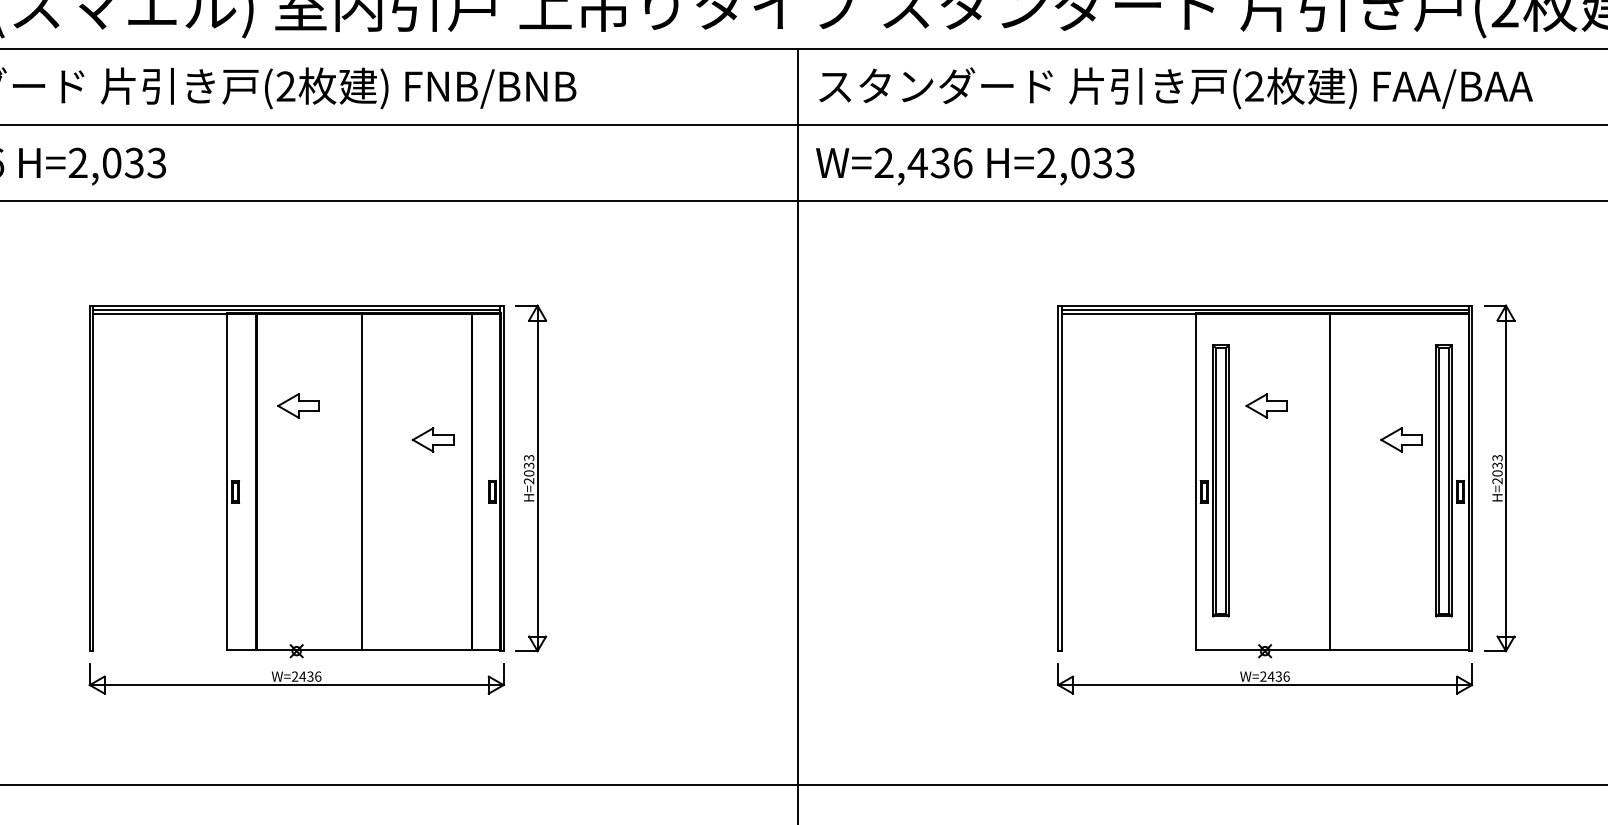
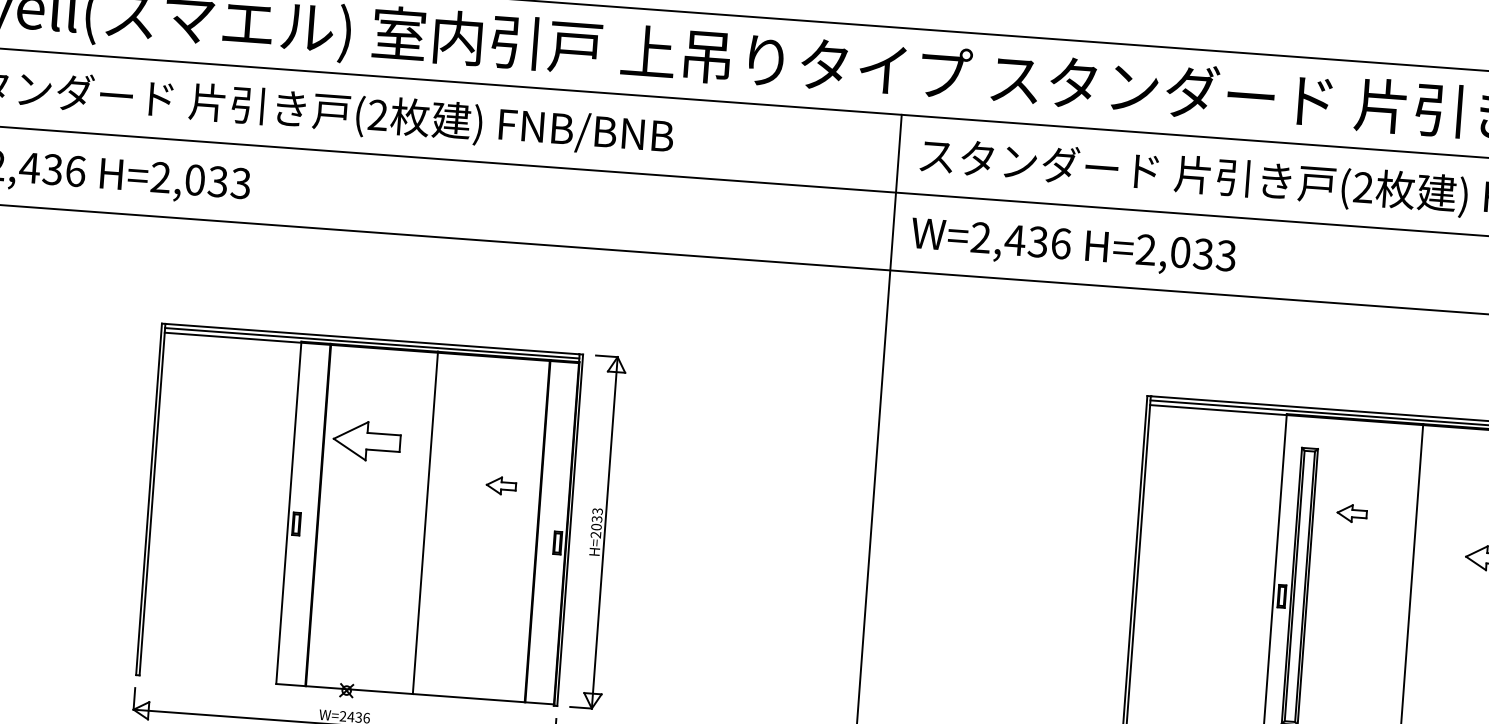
part: (298, 405) -> (366, 440), size x1.6
part: (1266, 405) -> (1351, 513), size x0.7
part: (432, 439) -> (500, 485), size x0.7

